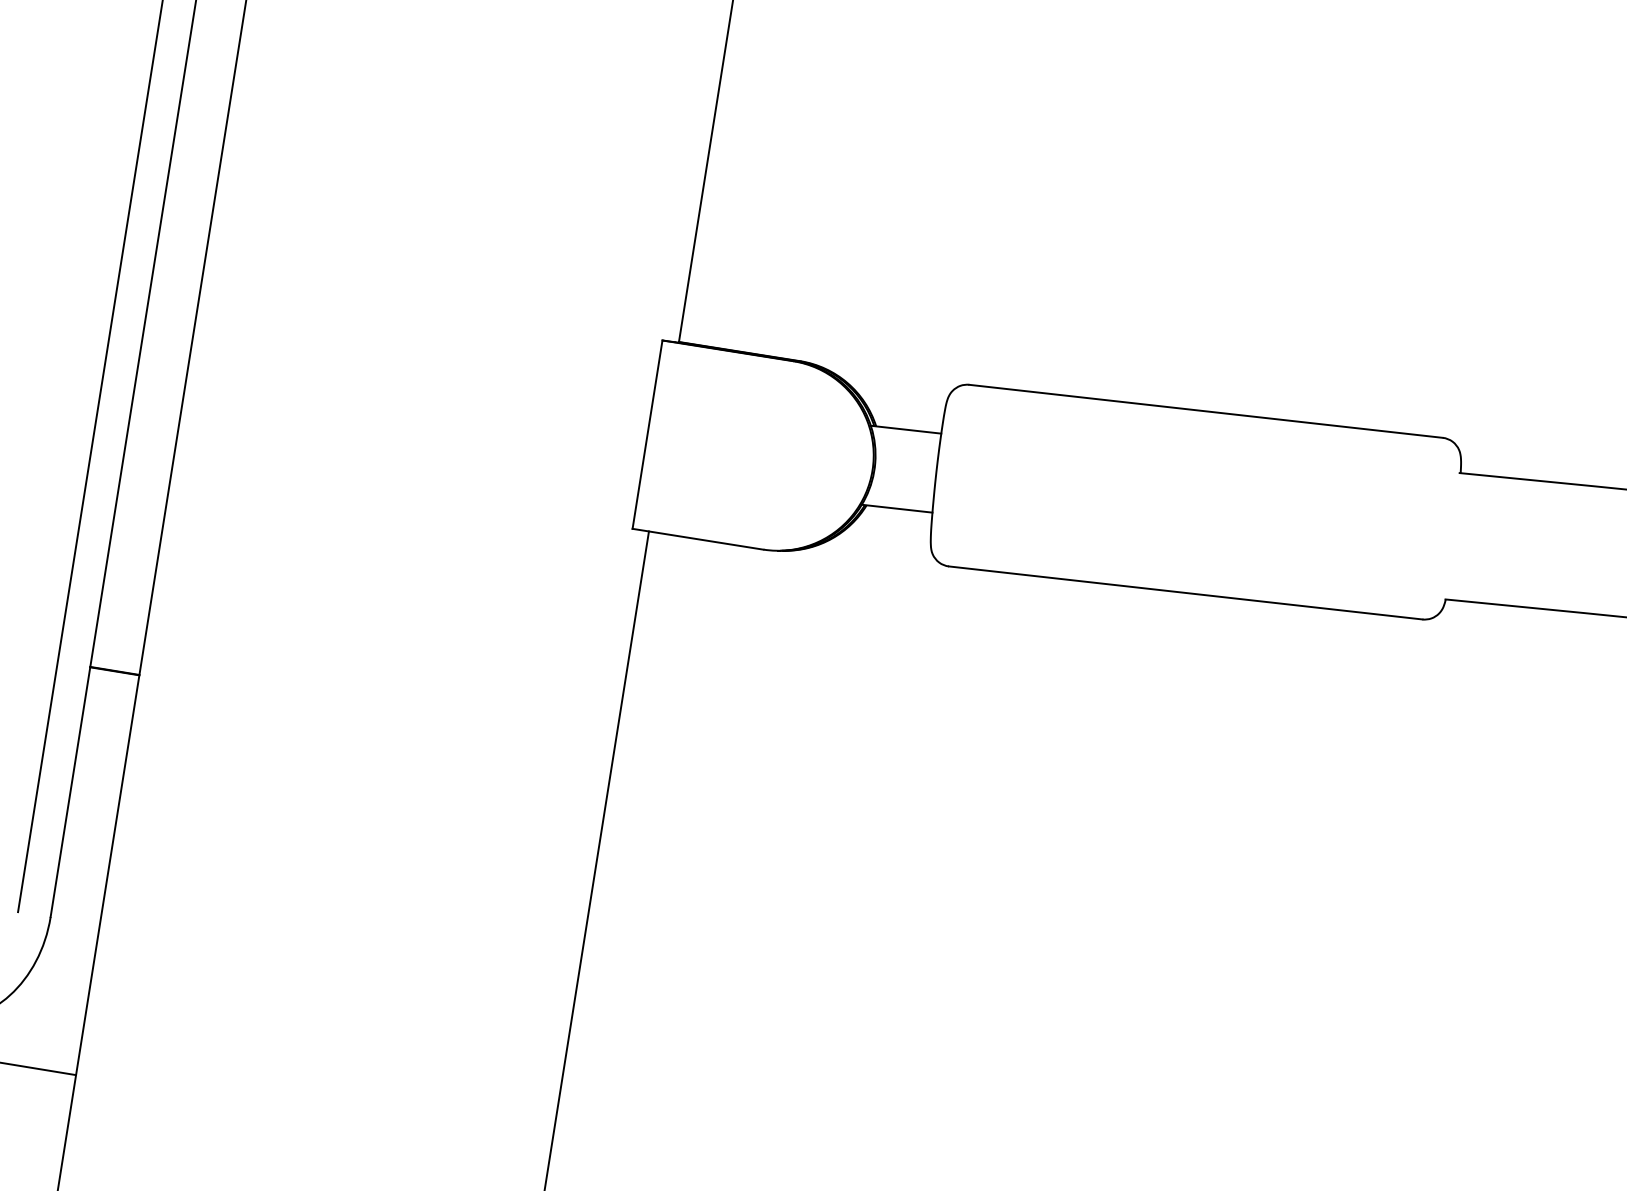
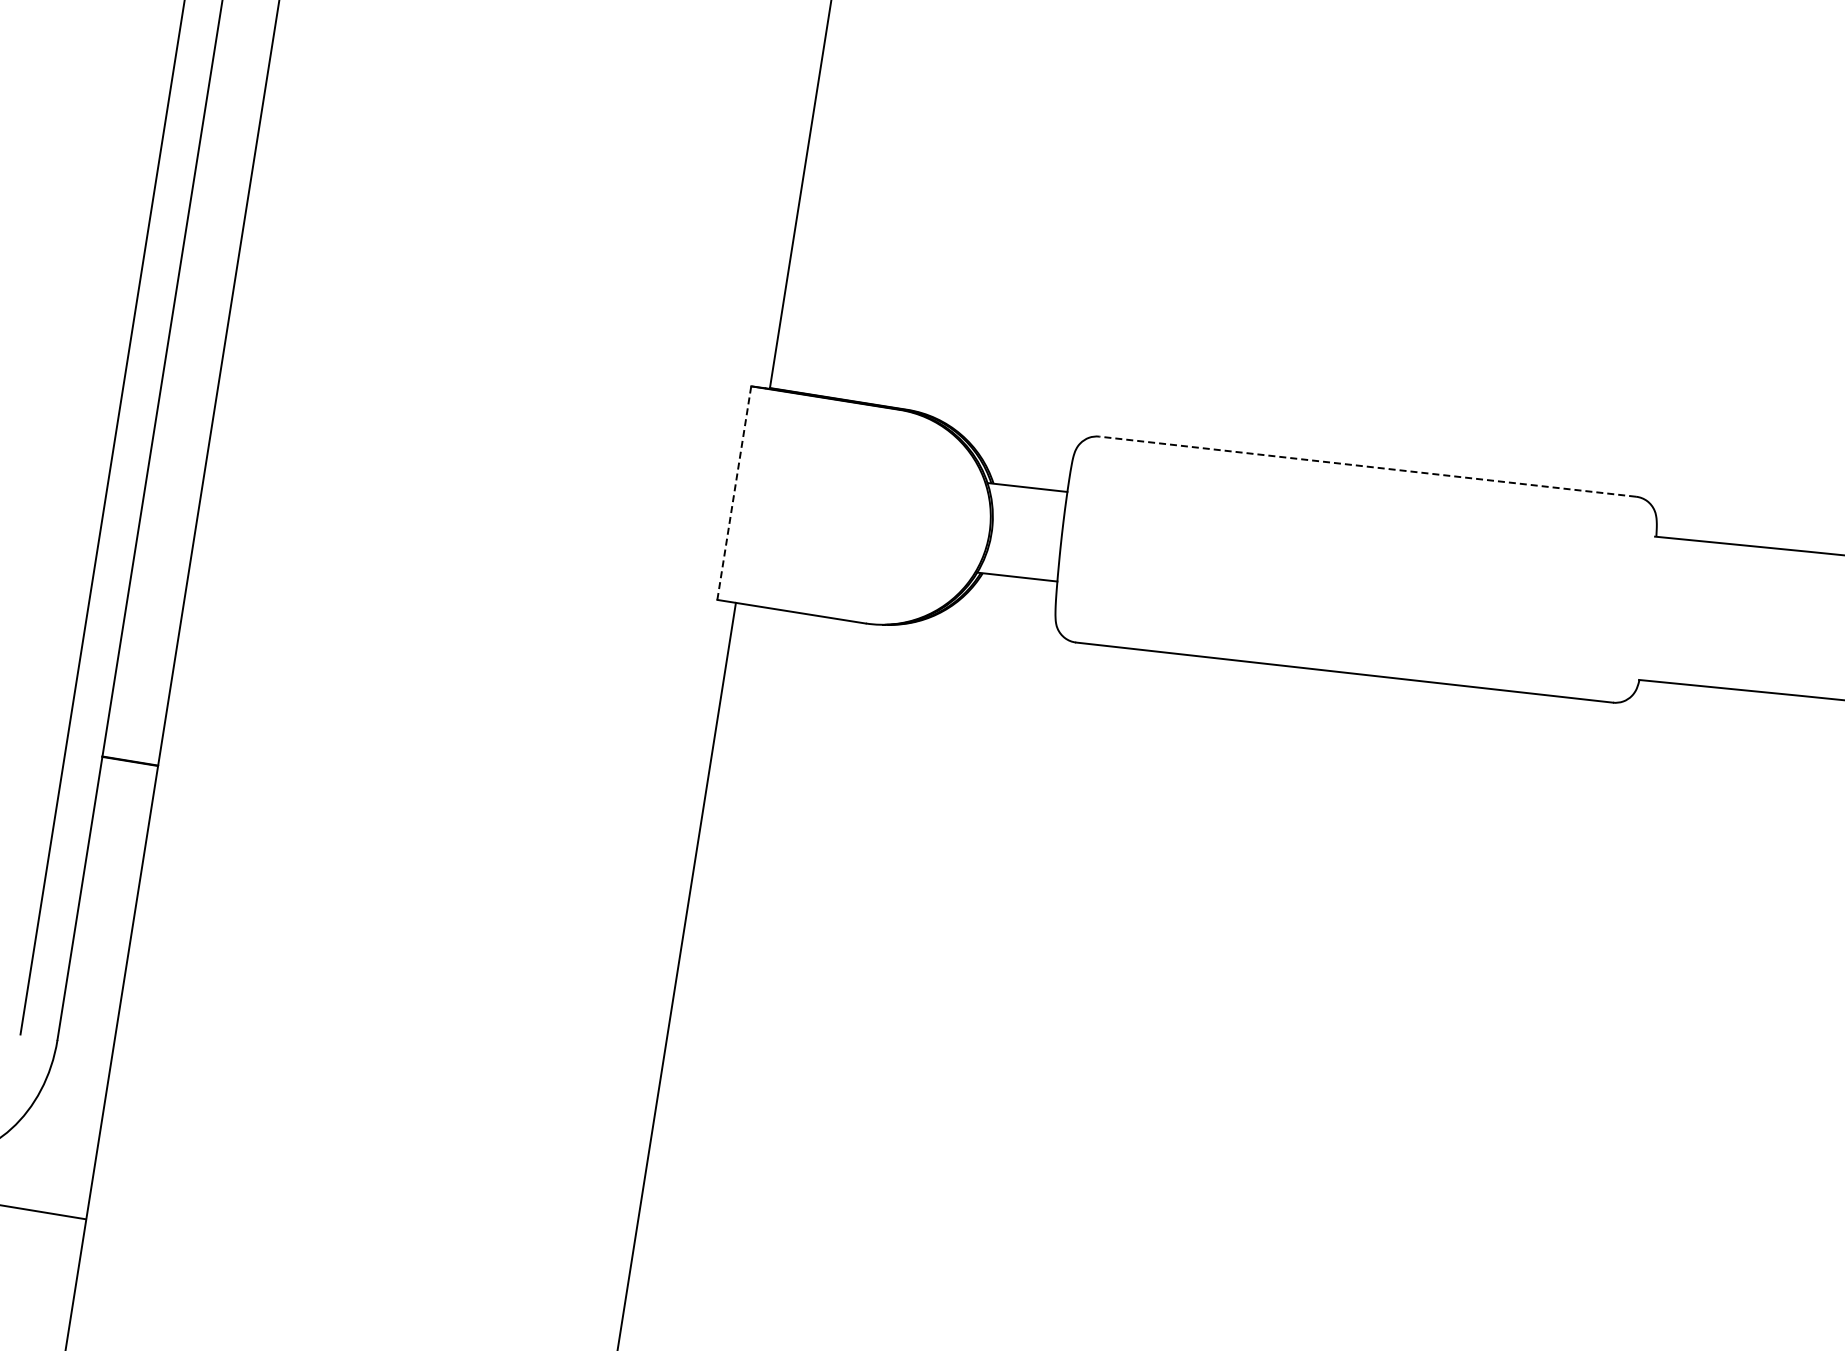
line: (1205, 411) -> (1367, 466), solid -> dashed
line: (647, 434) -> (734, 492), solid -> dashed

